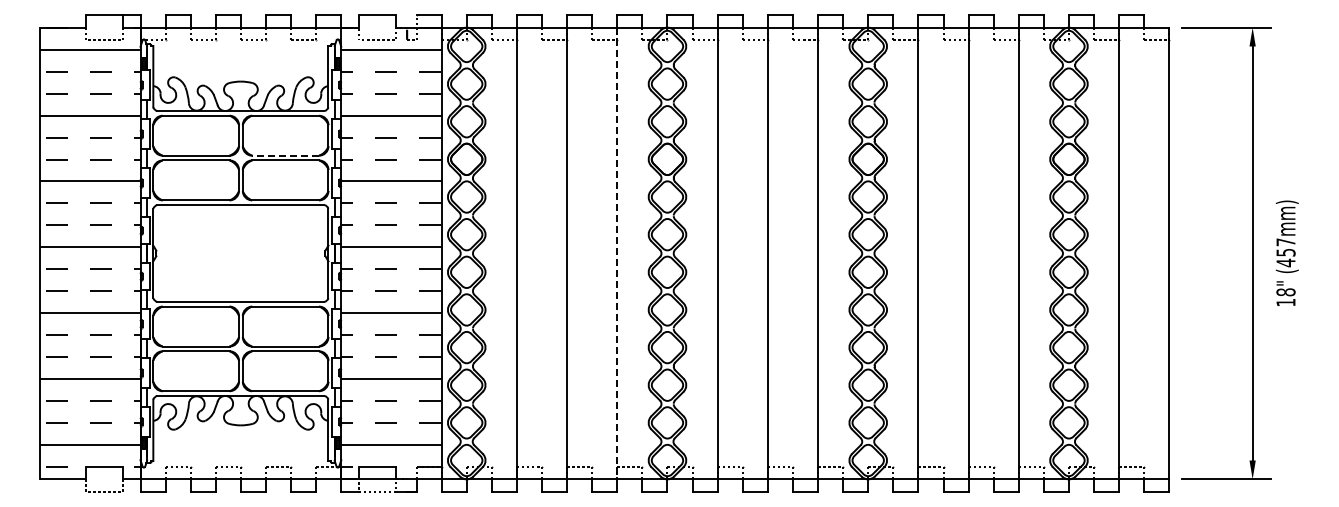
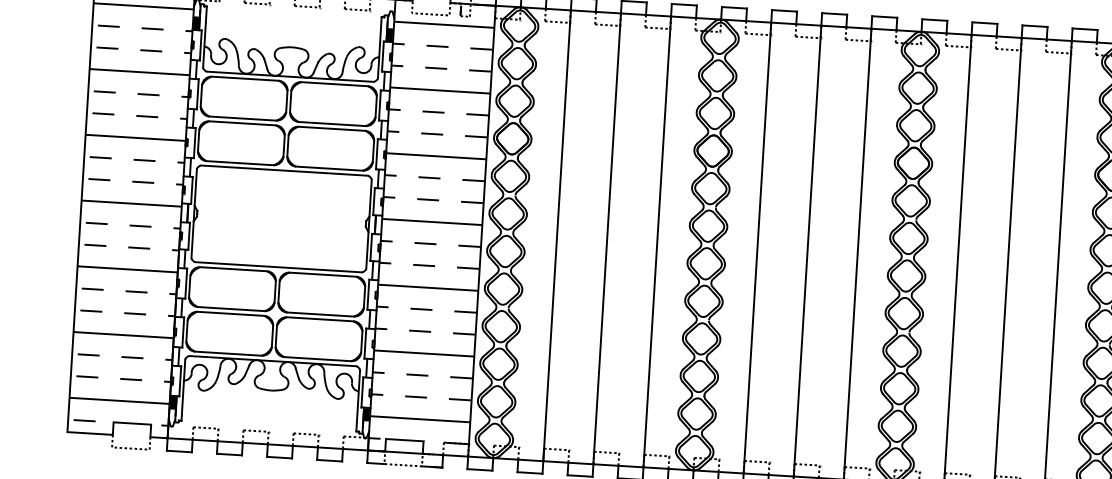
line: (285, 155) -> (332, 123), dashed -> solid
line: (617, 253) -> (657, 241), dashed -> solid

